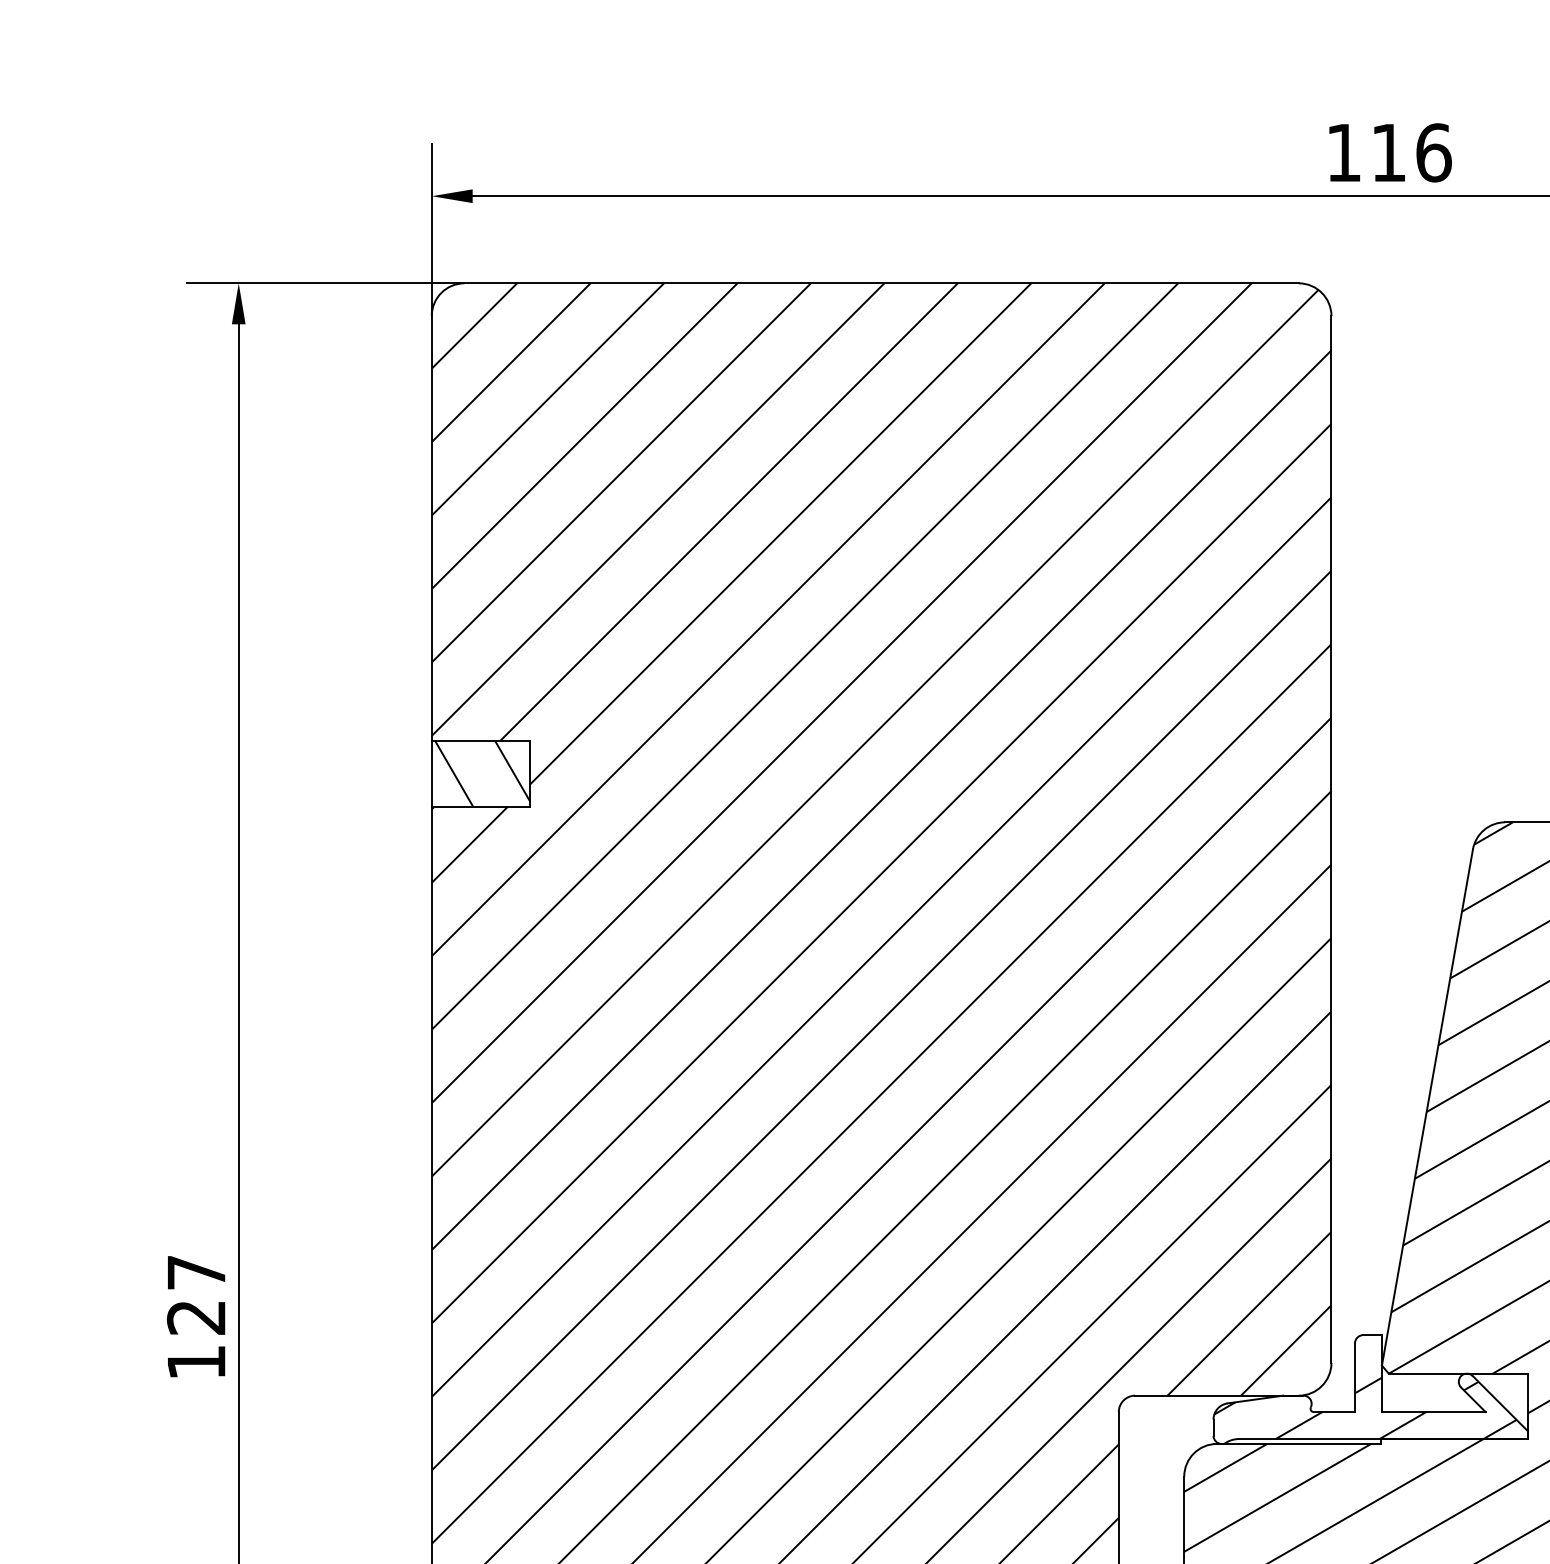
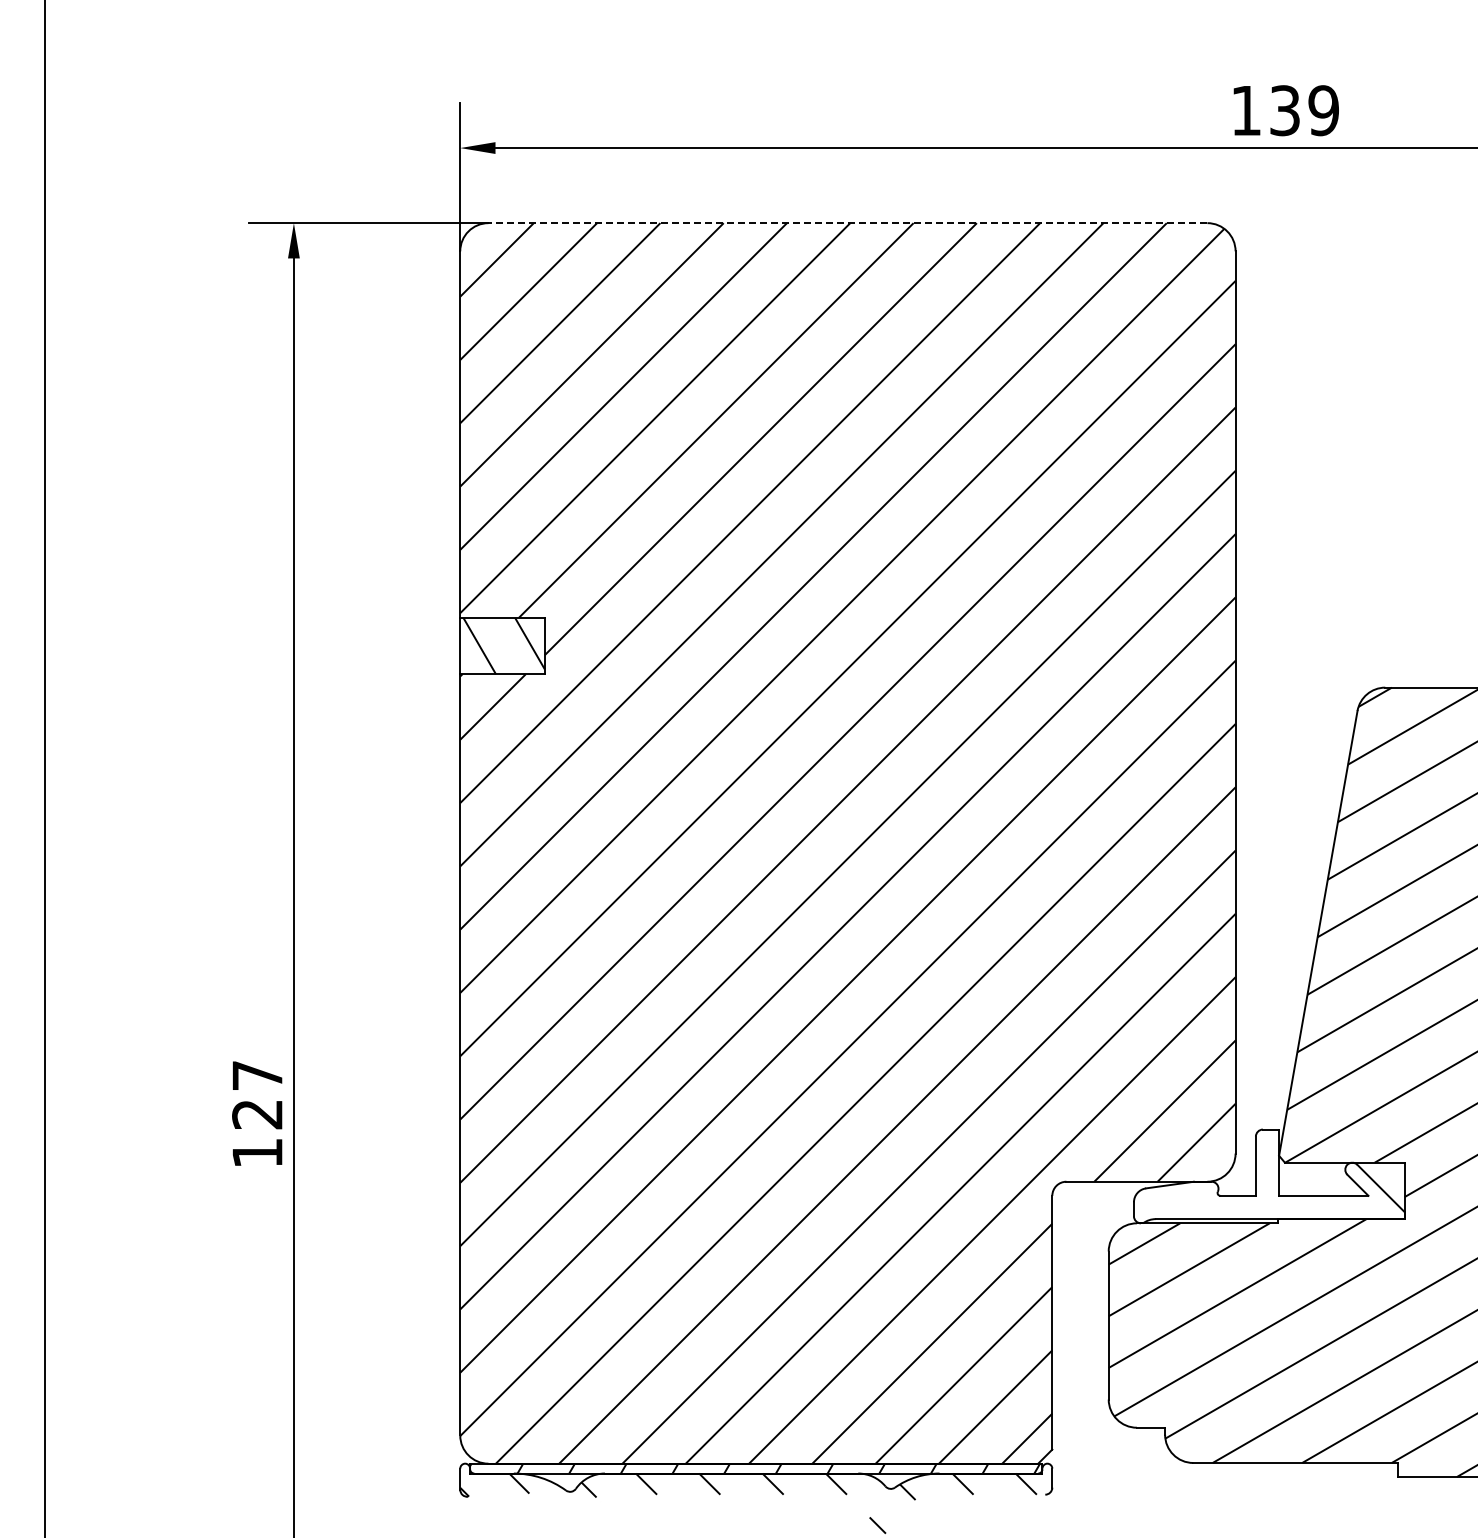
text: (1411, 152) -> (1304, 110), 116 -> 139
line: (881, 283) -> (847, 223), solid -> dashed
hatch: (1365, 1408) -> (1264, 1192), removed

